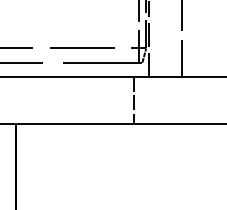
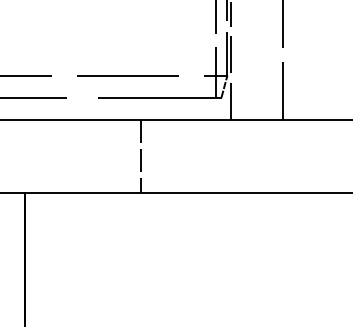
line: (134, 100) -> (140, 156), moved

